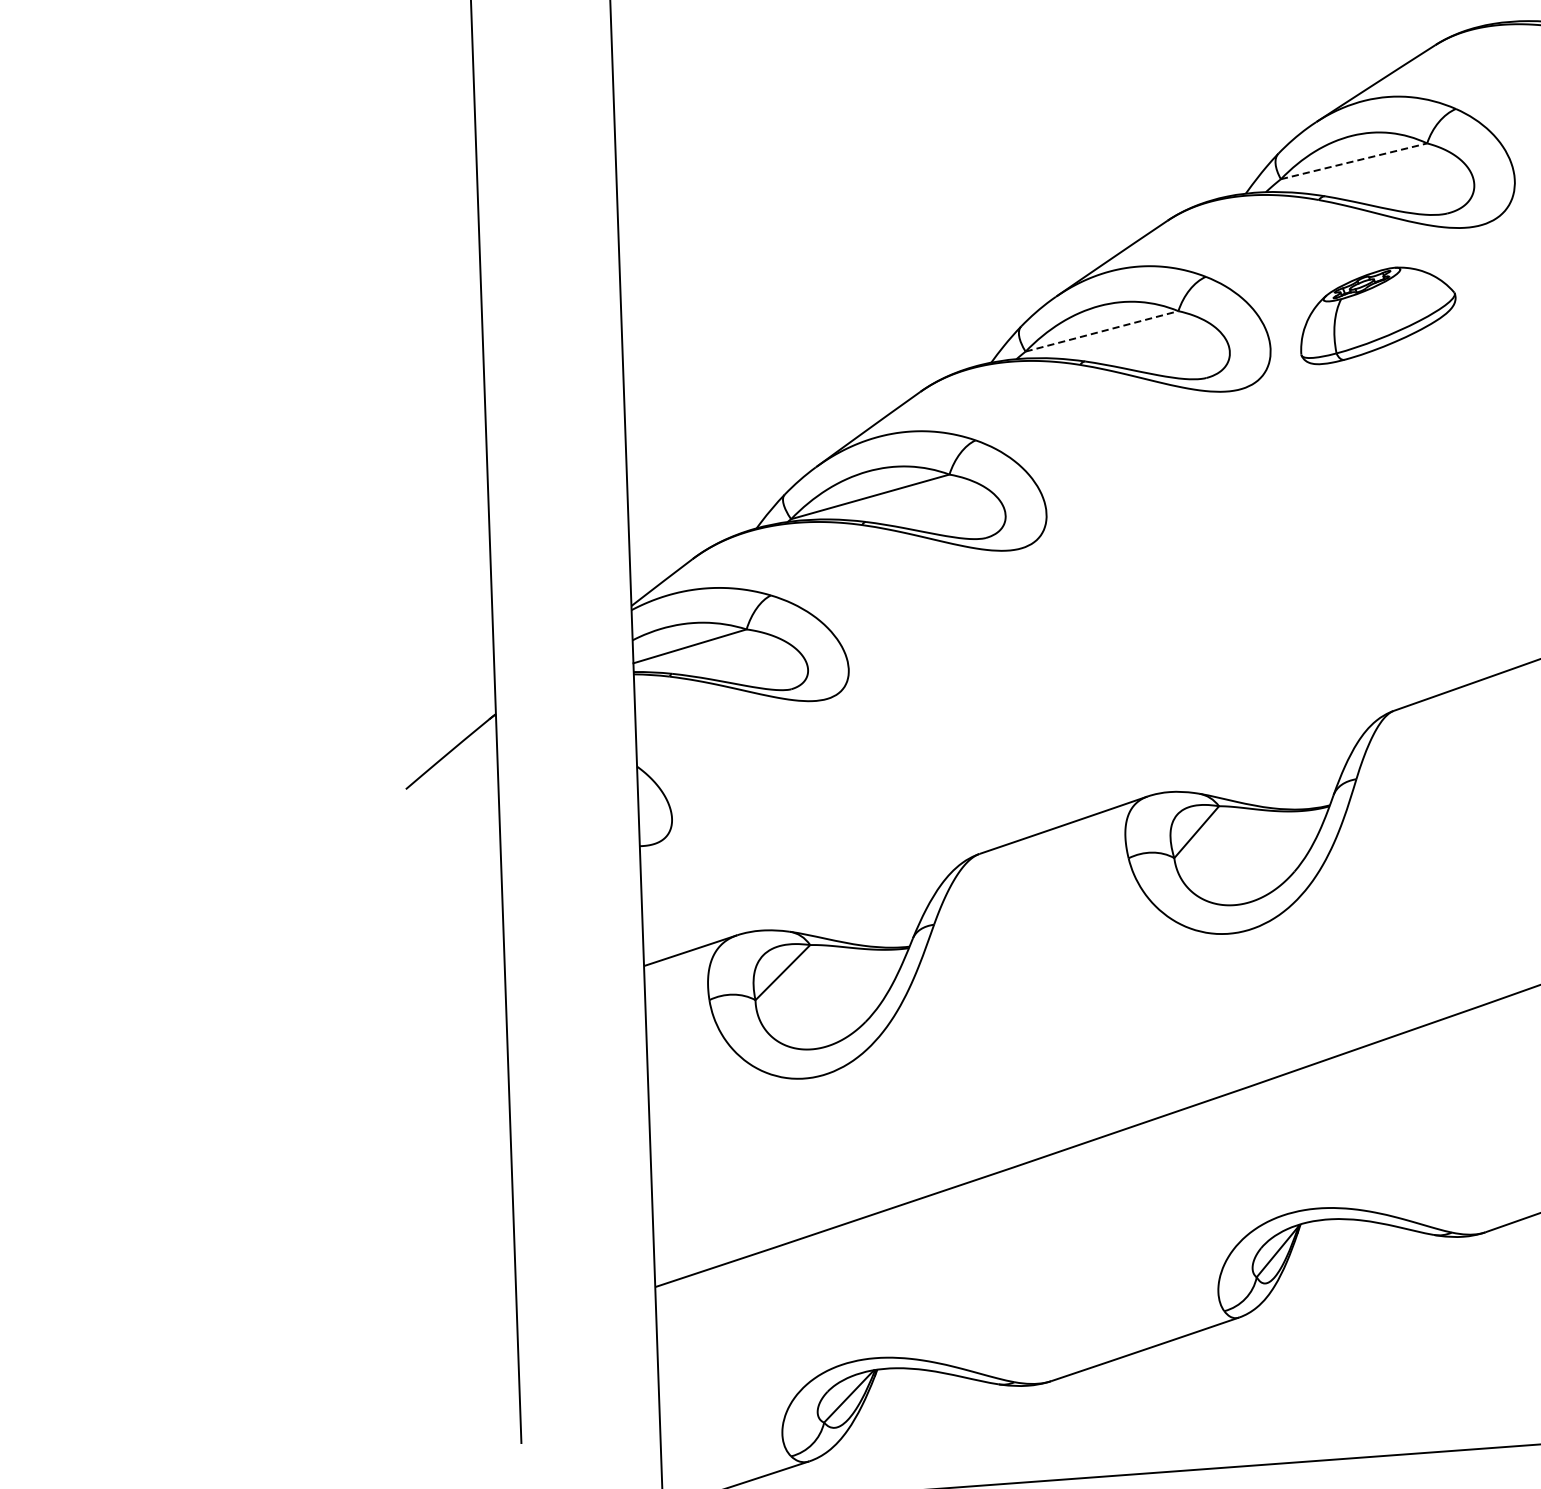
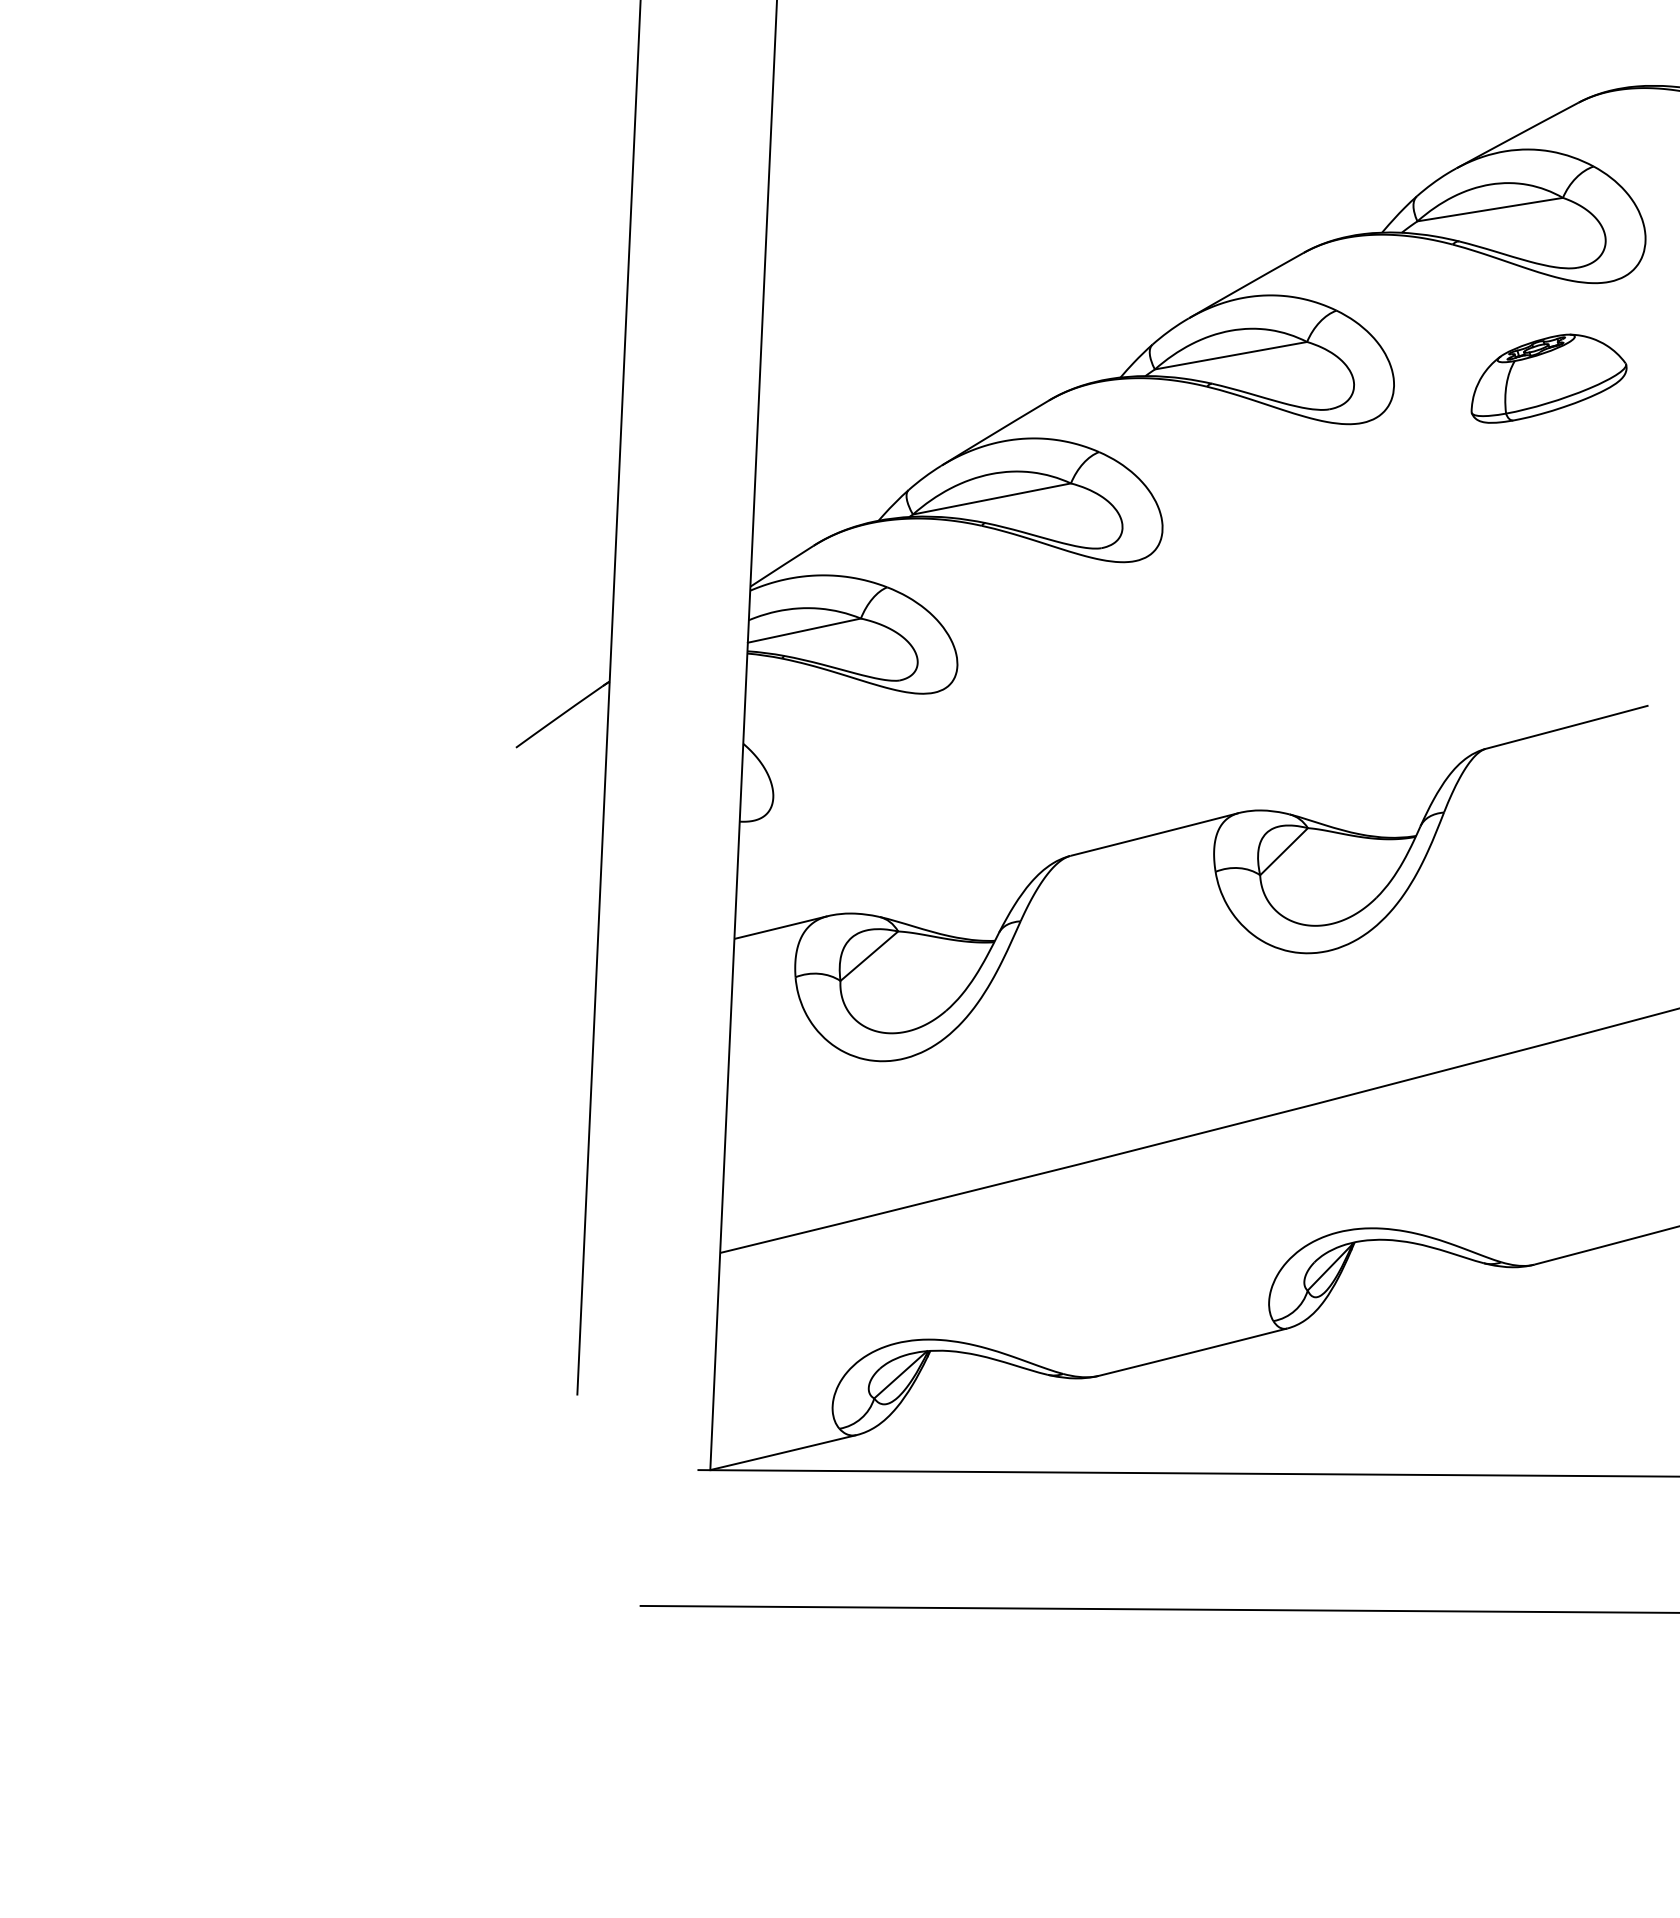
line: (1354, 161) -> (1490, 209), dashed -> solid
part: (1376, 314) -> (1548, 378), moved
line: (1102, 331) -> (1231, 355), dashed -> solid

